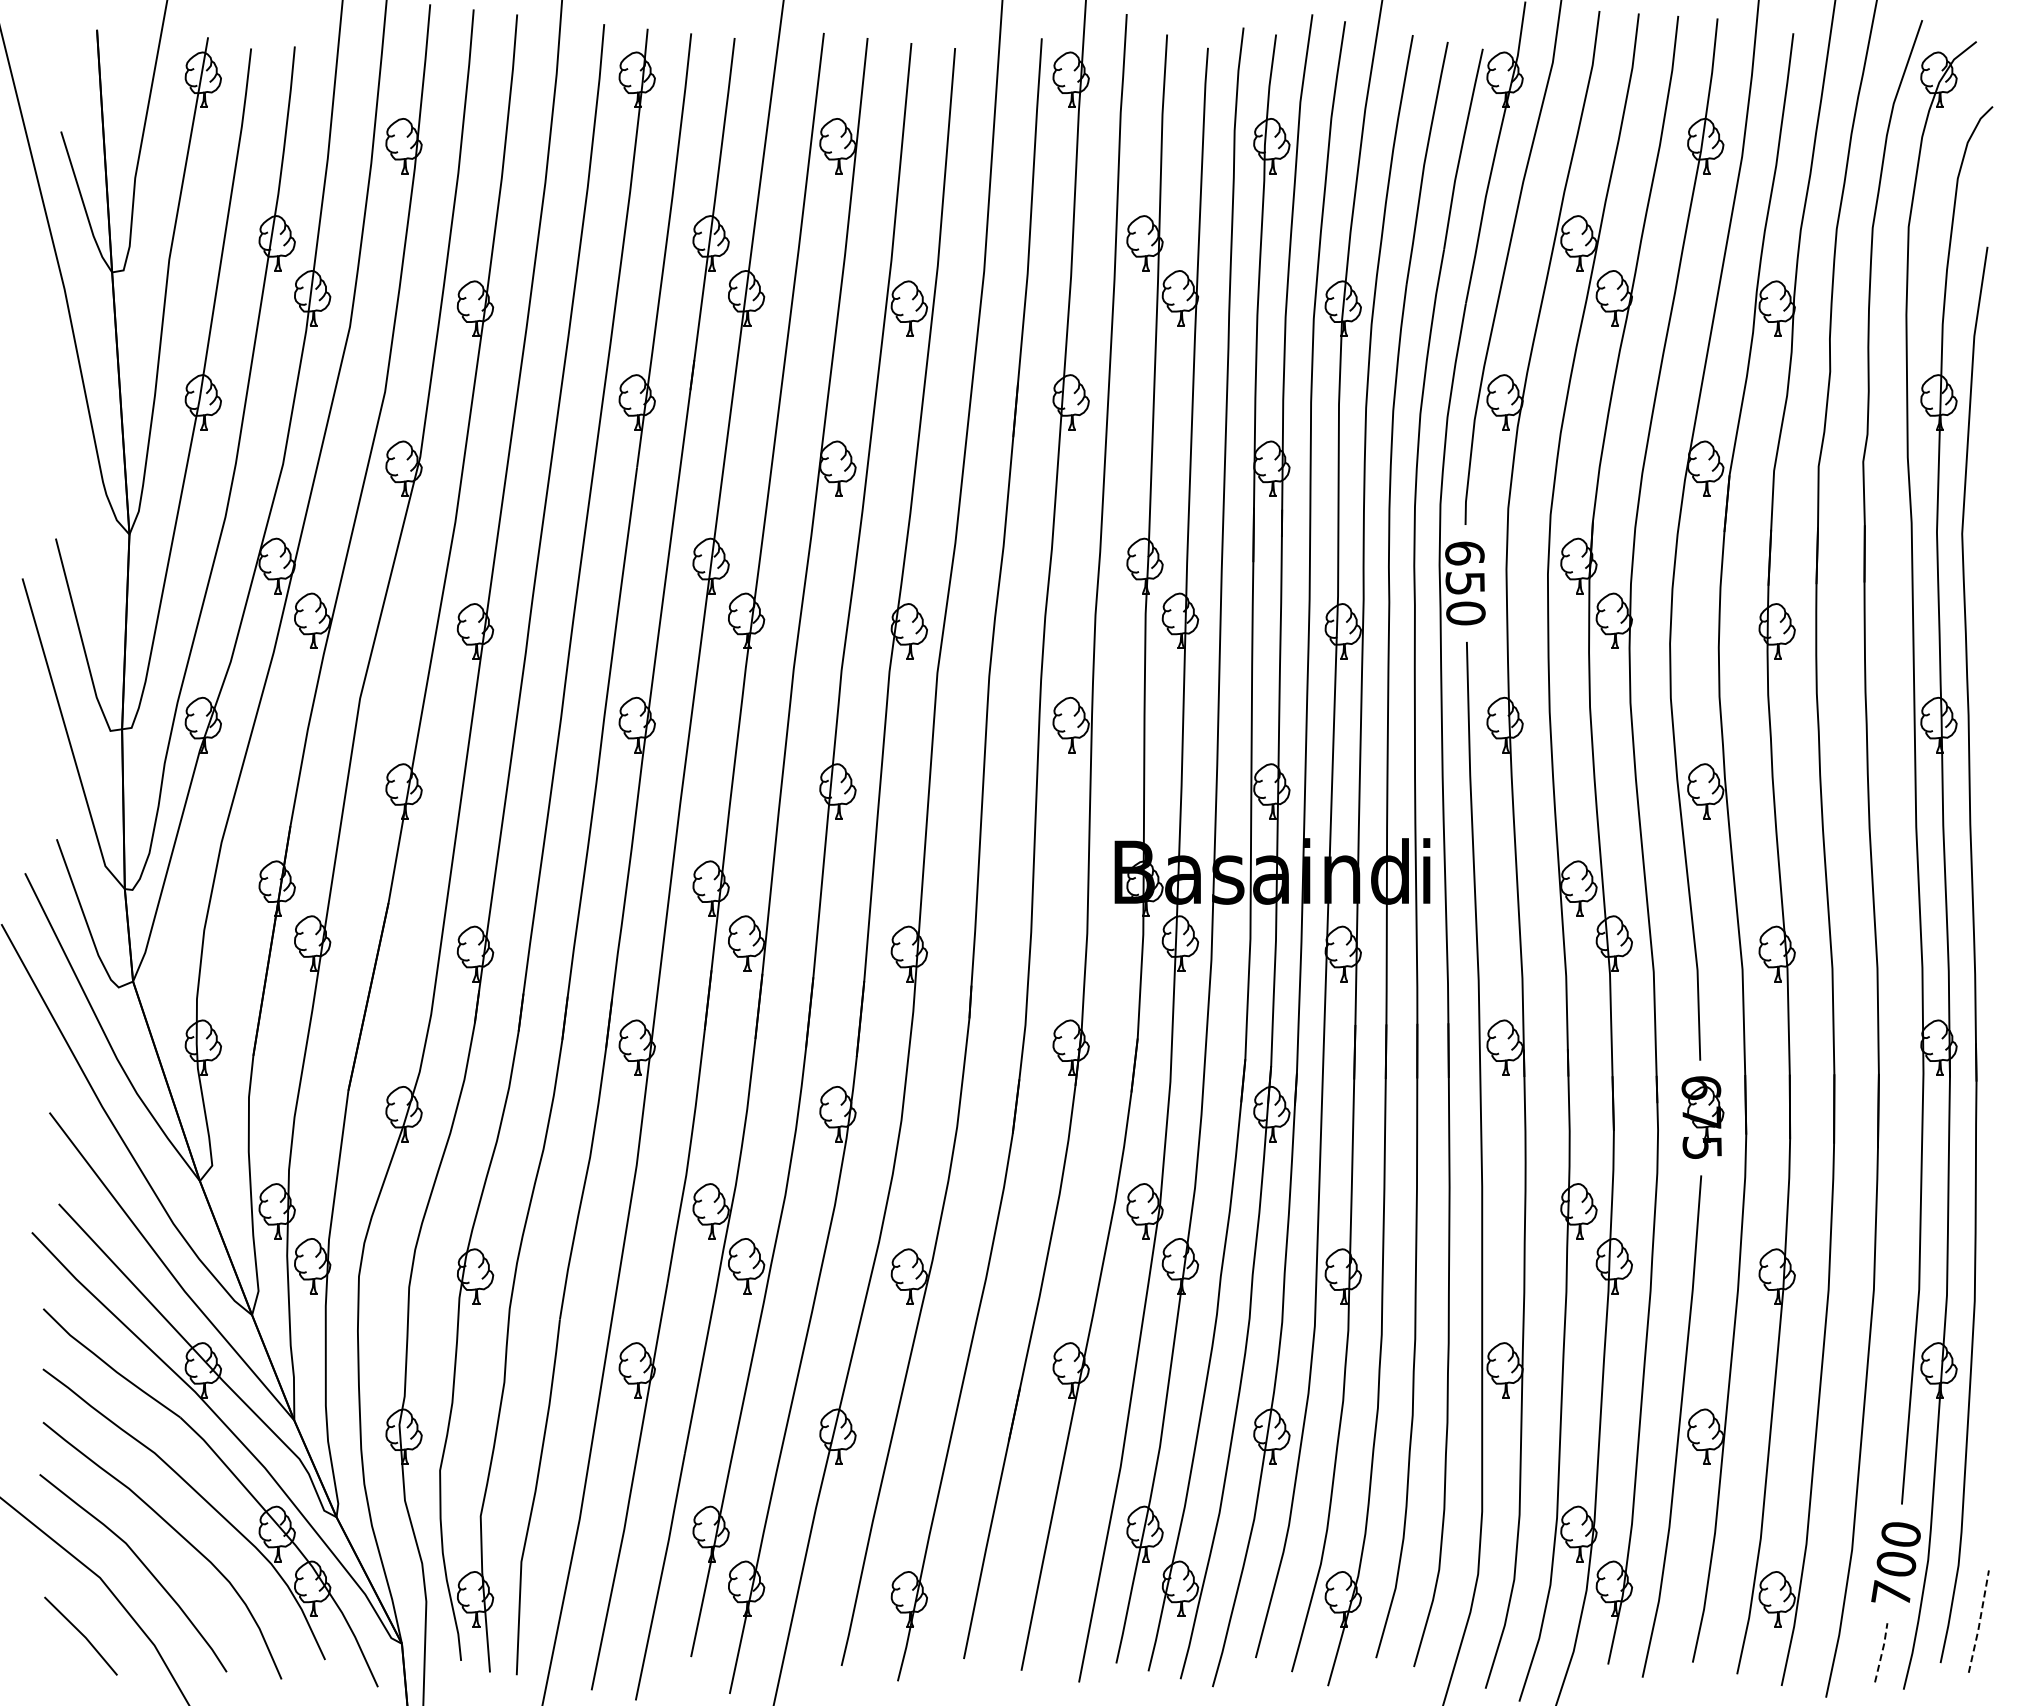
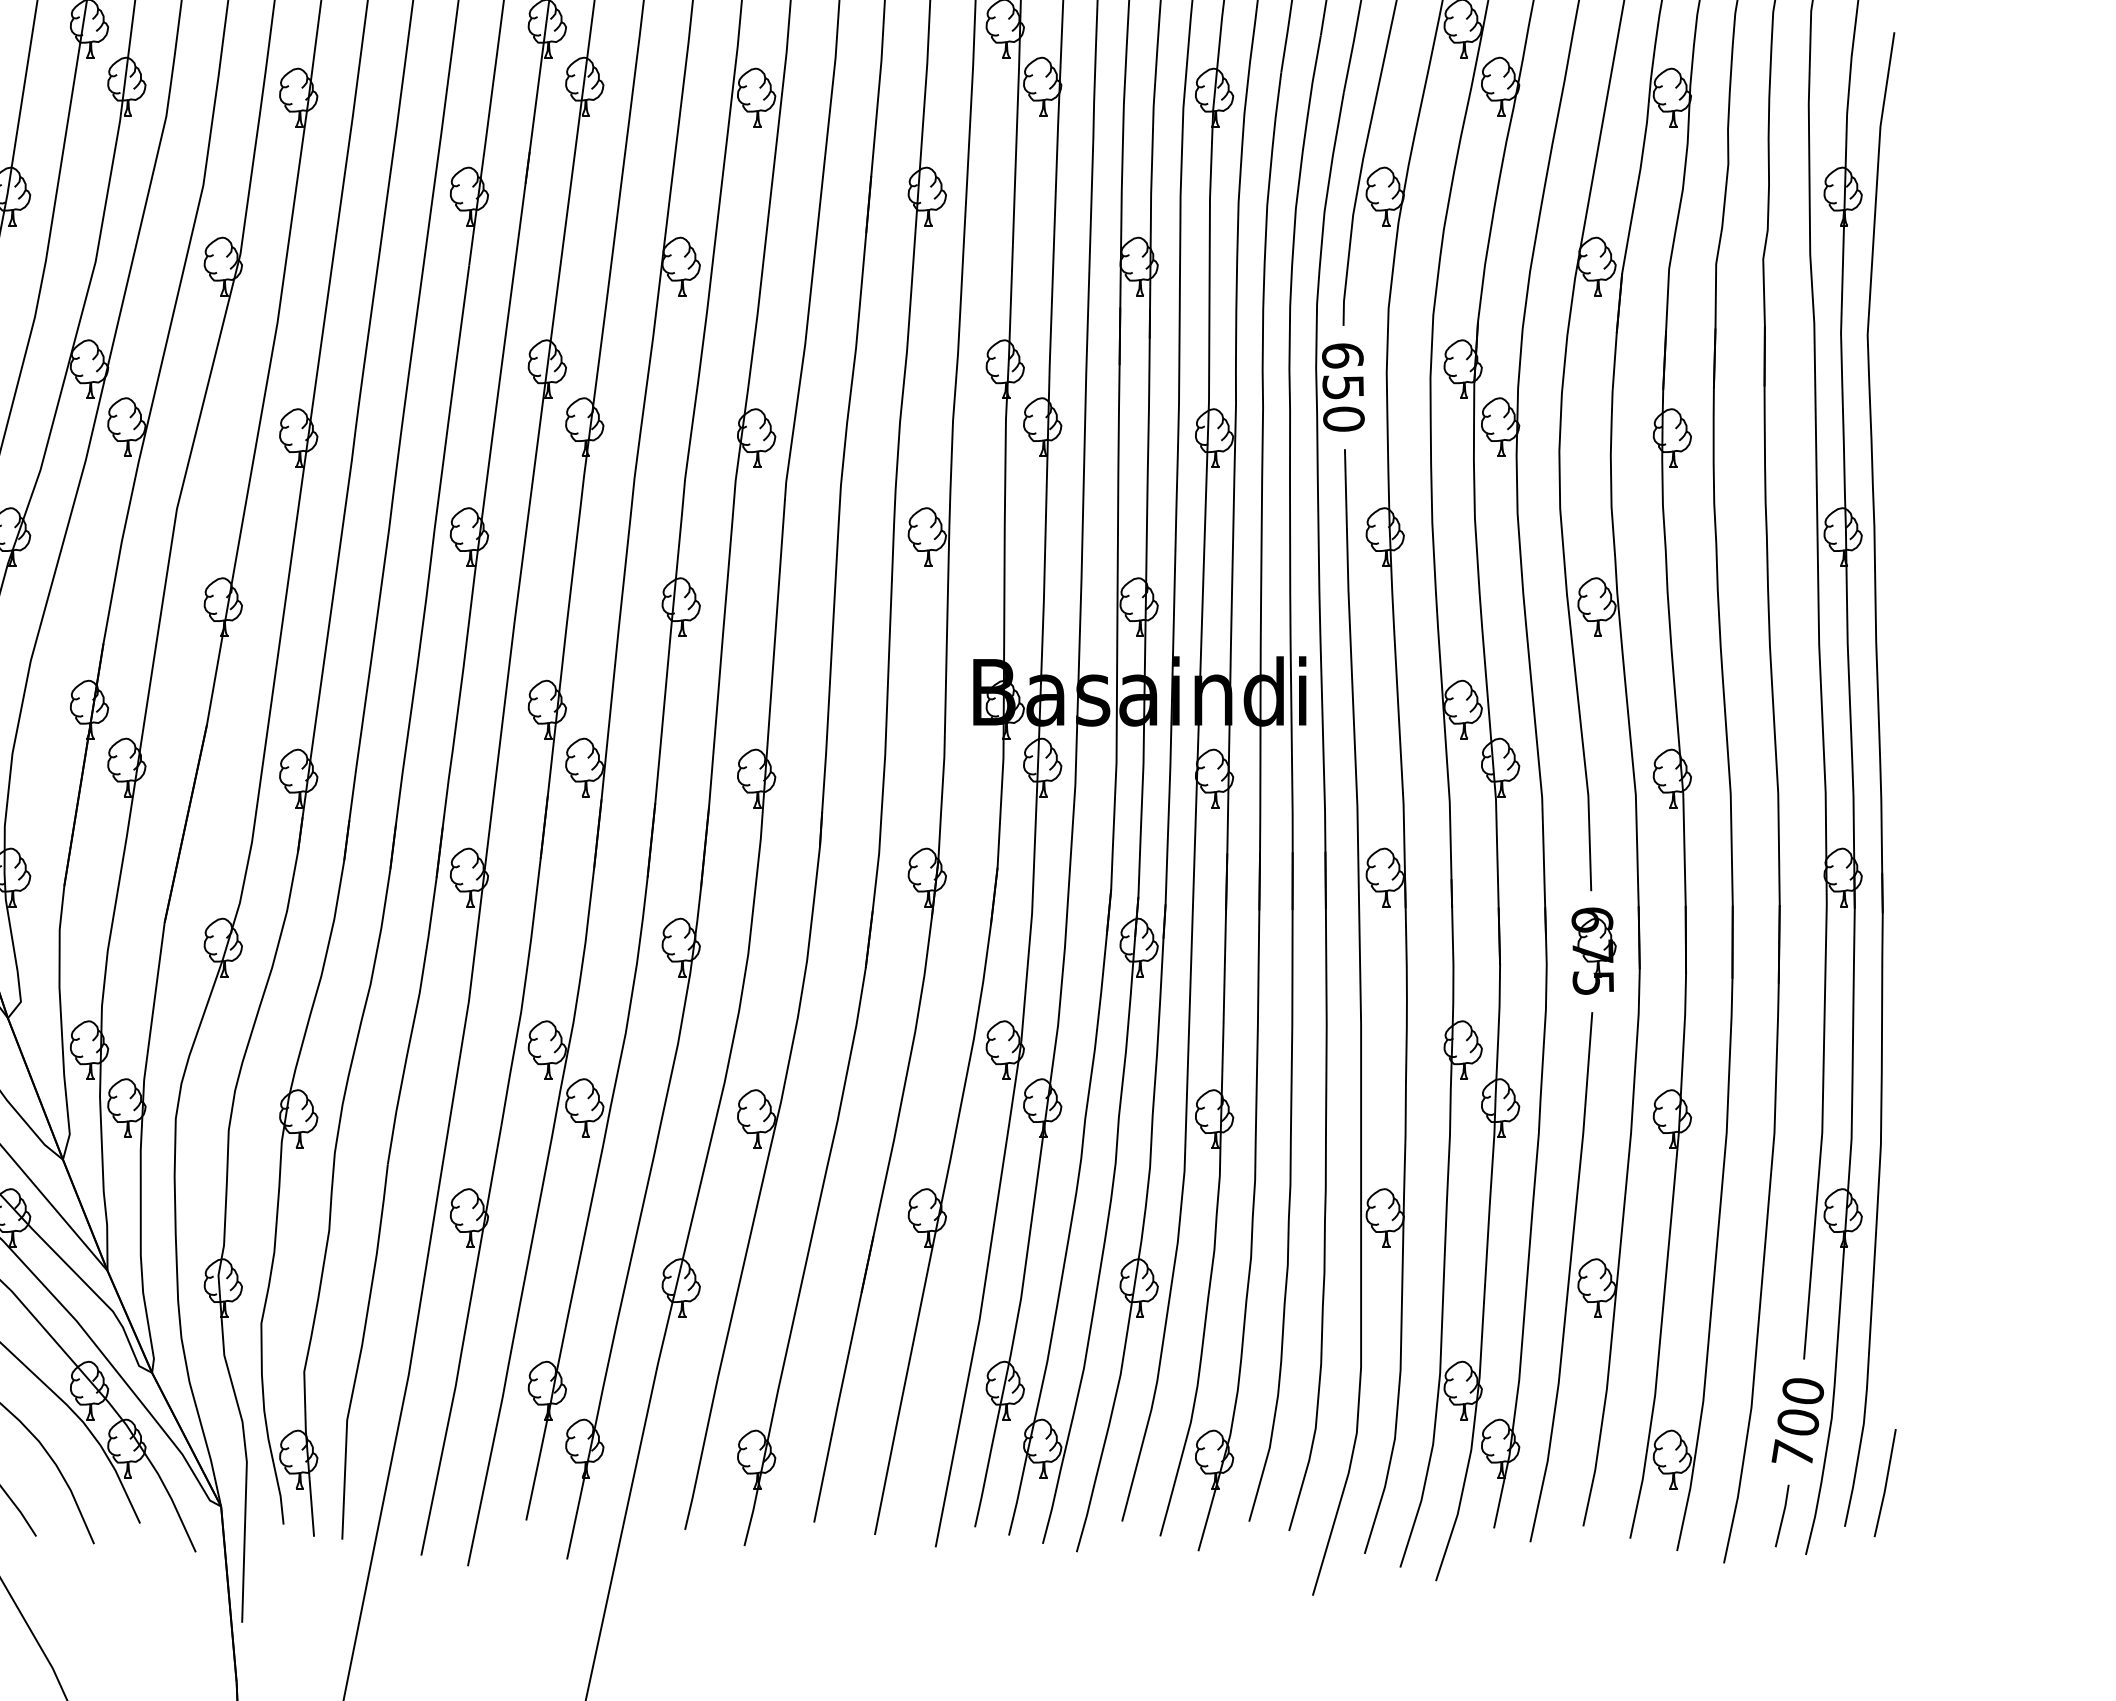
line: (1979, 1622) -> (1885, 1484), dashed -> solid
line: (1882, 1652) -> (1783, 1515), dashed -> solid

